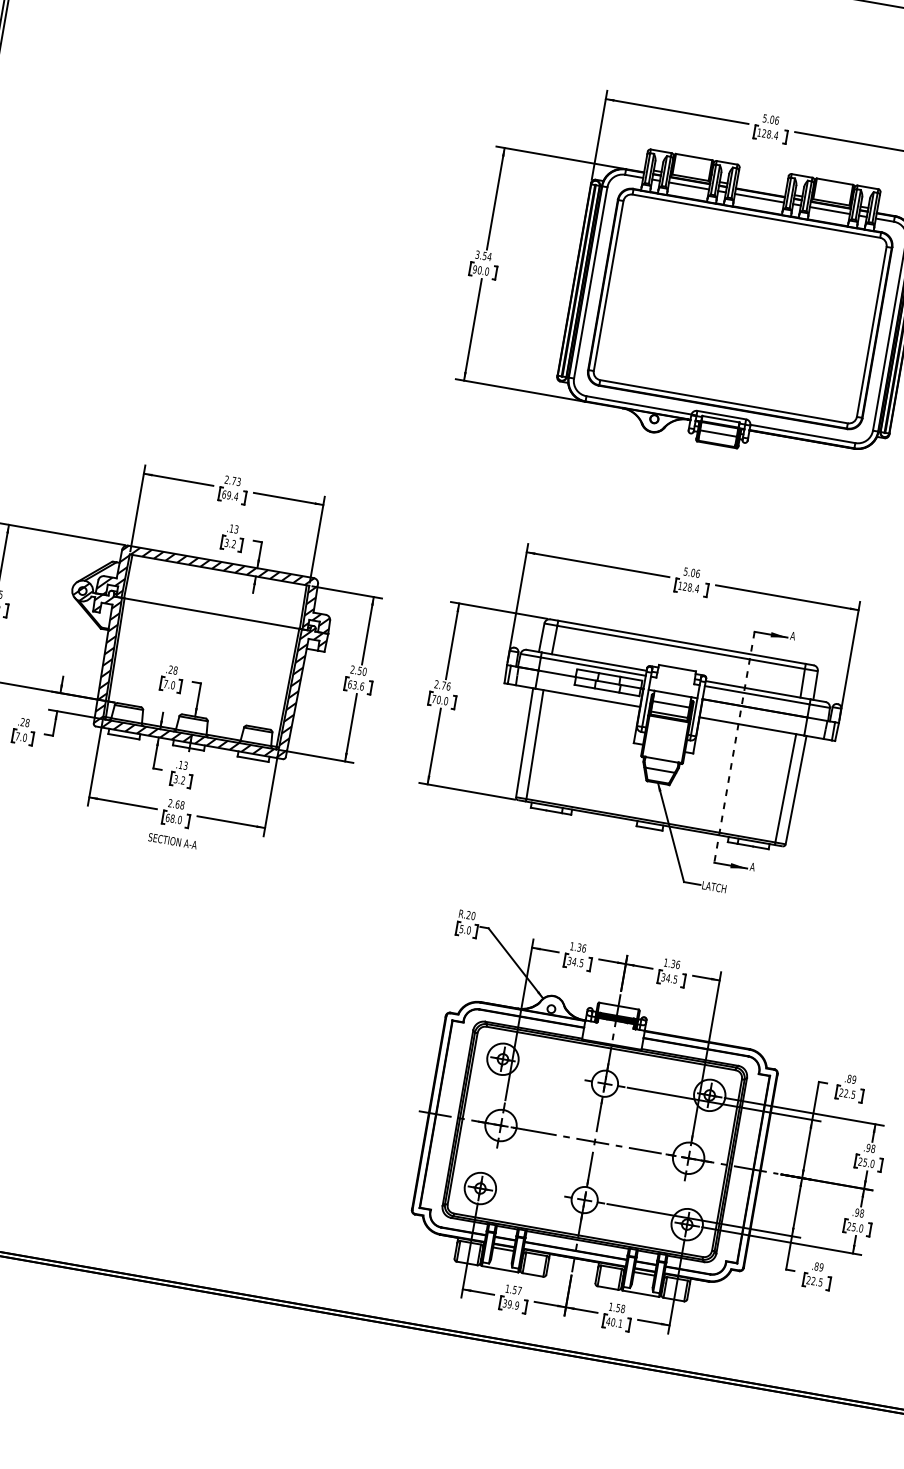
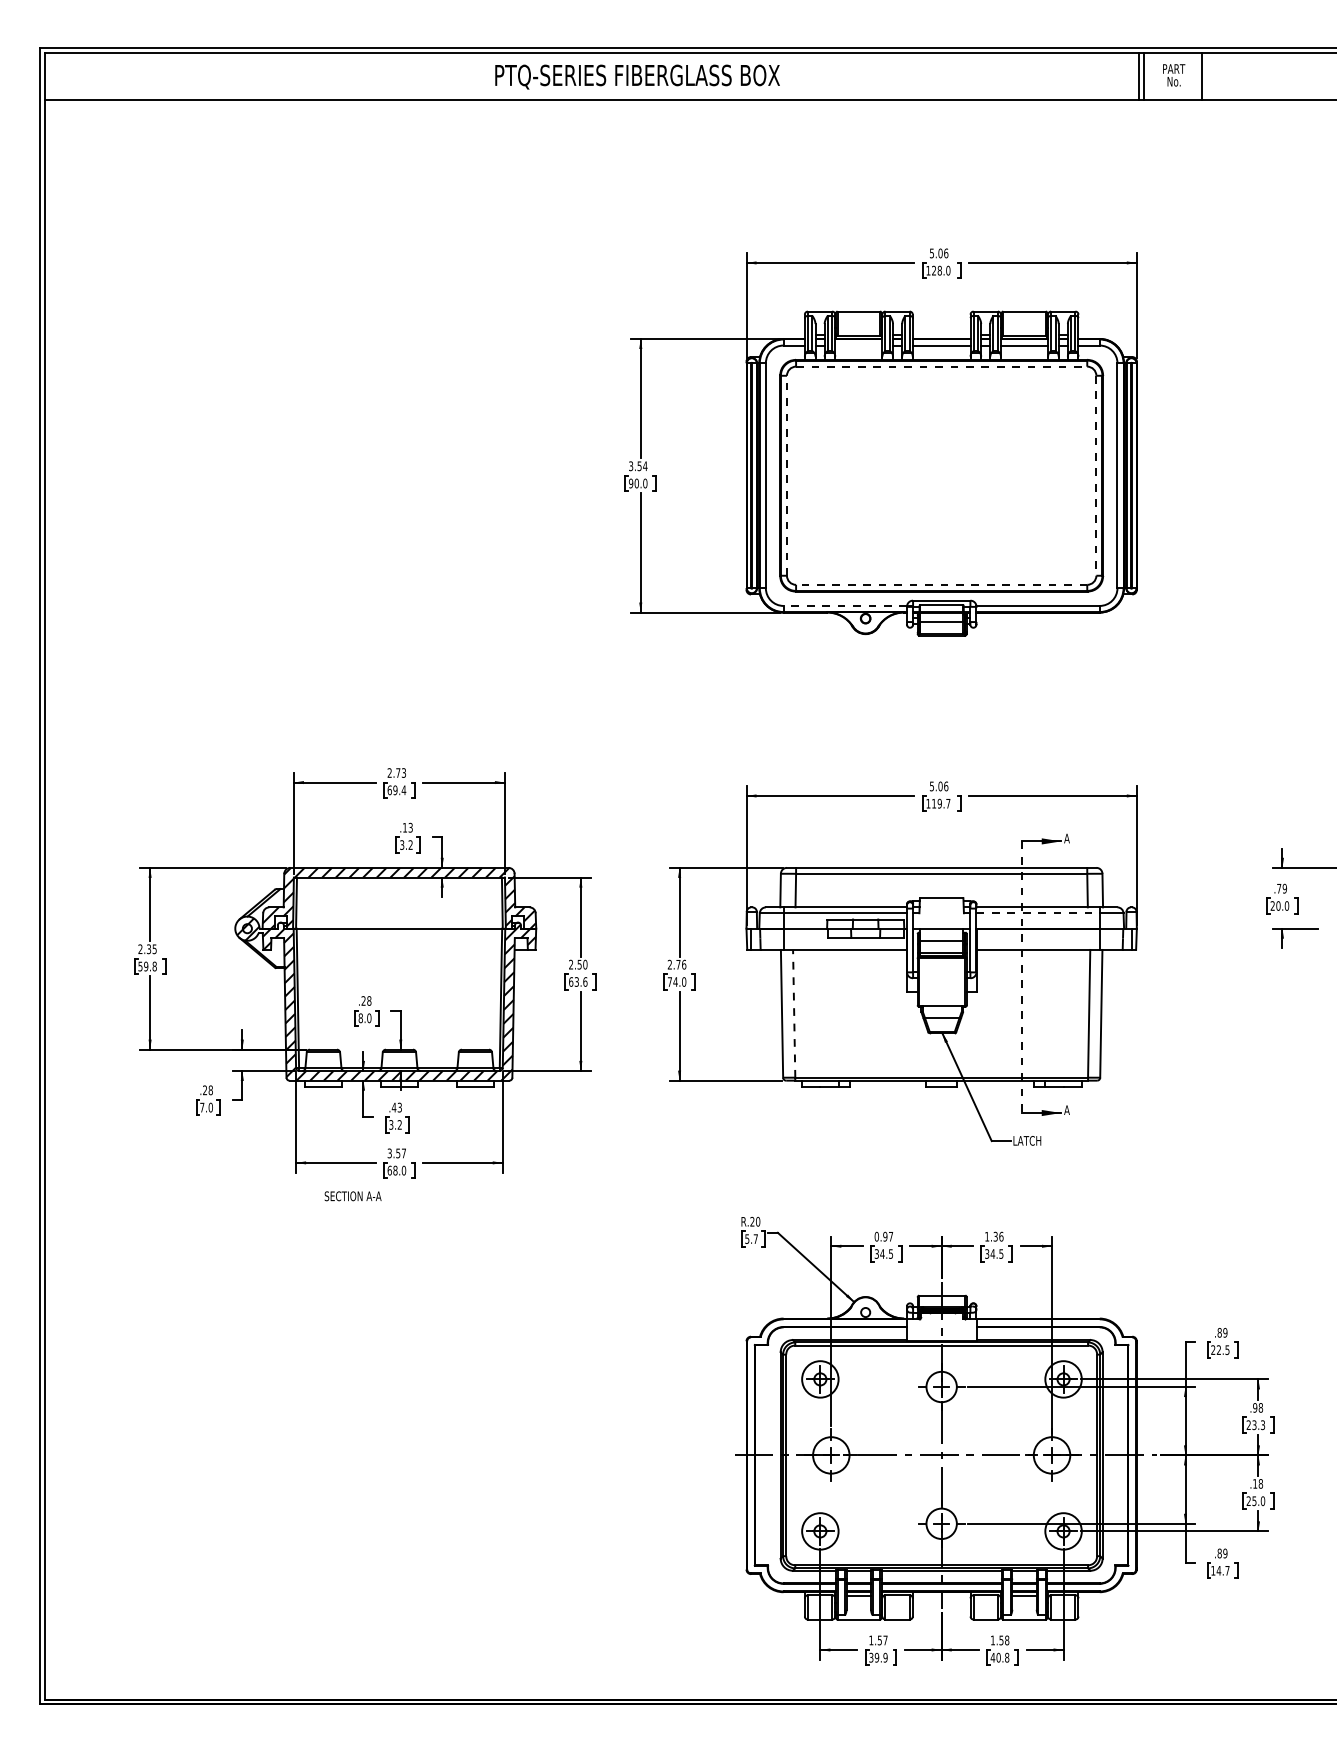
text: (776, 135) -> (948, 270), 128.4 -> 128.0
line: (688, 185) -> (858, 345), removed
line: (756, 216) -> (941, 366), solid -> dashed
line: (608, 285) -> (786, 475), solid -> dashed
line: (871, 331) -> (1096, 475), solid -> dashed
line: (723, 401) -> (941, 584), solid -> dashed
line: (639, 405) -> (845, 605), solid -> dashed
text: (691, 587) -> (941, 803), 128.4 -> 119.7
text: (165, 684) -> (360, 1018), 7.0 -> 8.0
line: (757, 695) -> (1038, 913), solid -> dashed
text: (438, 699) -> (675, 981), 70.0 -> 74.0
line: (535, 744) -> (794, 1013), solid -> dashed
text: (180, 764) -> (393, 1107), .13 -> .43
text: (176, 804) -> (396, 1153), 2.68 -> 3.57
text: (172, 841) -> (352, 1196), moved
text: (468, 929) -> (755, 1238), 5.0 -> 5.7
text: (577, 947) -> (883, 1236), 1.36 -> 0.97
text: (868, 1162) -> (1258, 1424), 25.0 -> 23.3
text: (857, 1212) -> (1255, 1483), .98 -> .18
text: (814, 1281) -> (1220, 1570), 22.5 -> 14.7
text: (620, 1323) -> (1007, 1657), 40.1 -> 40.8

